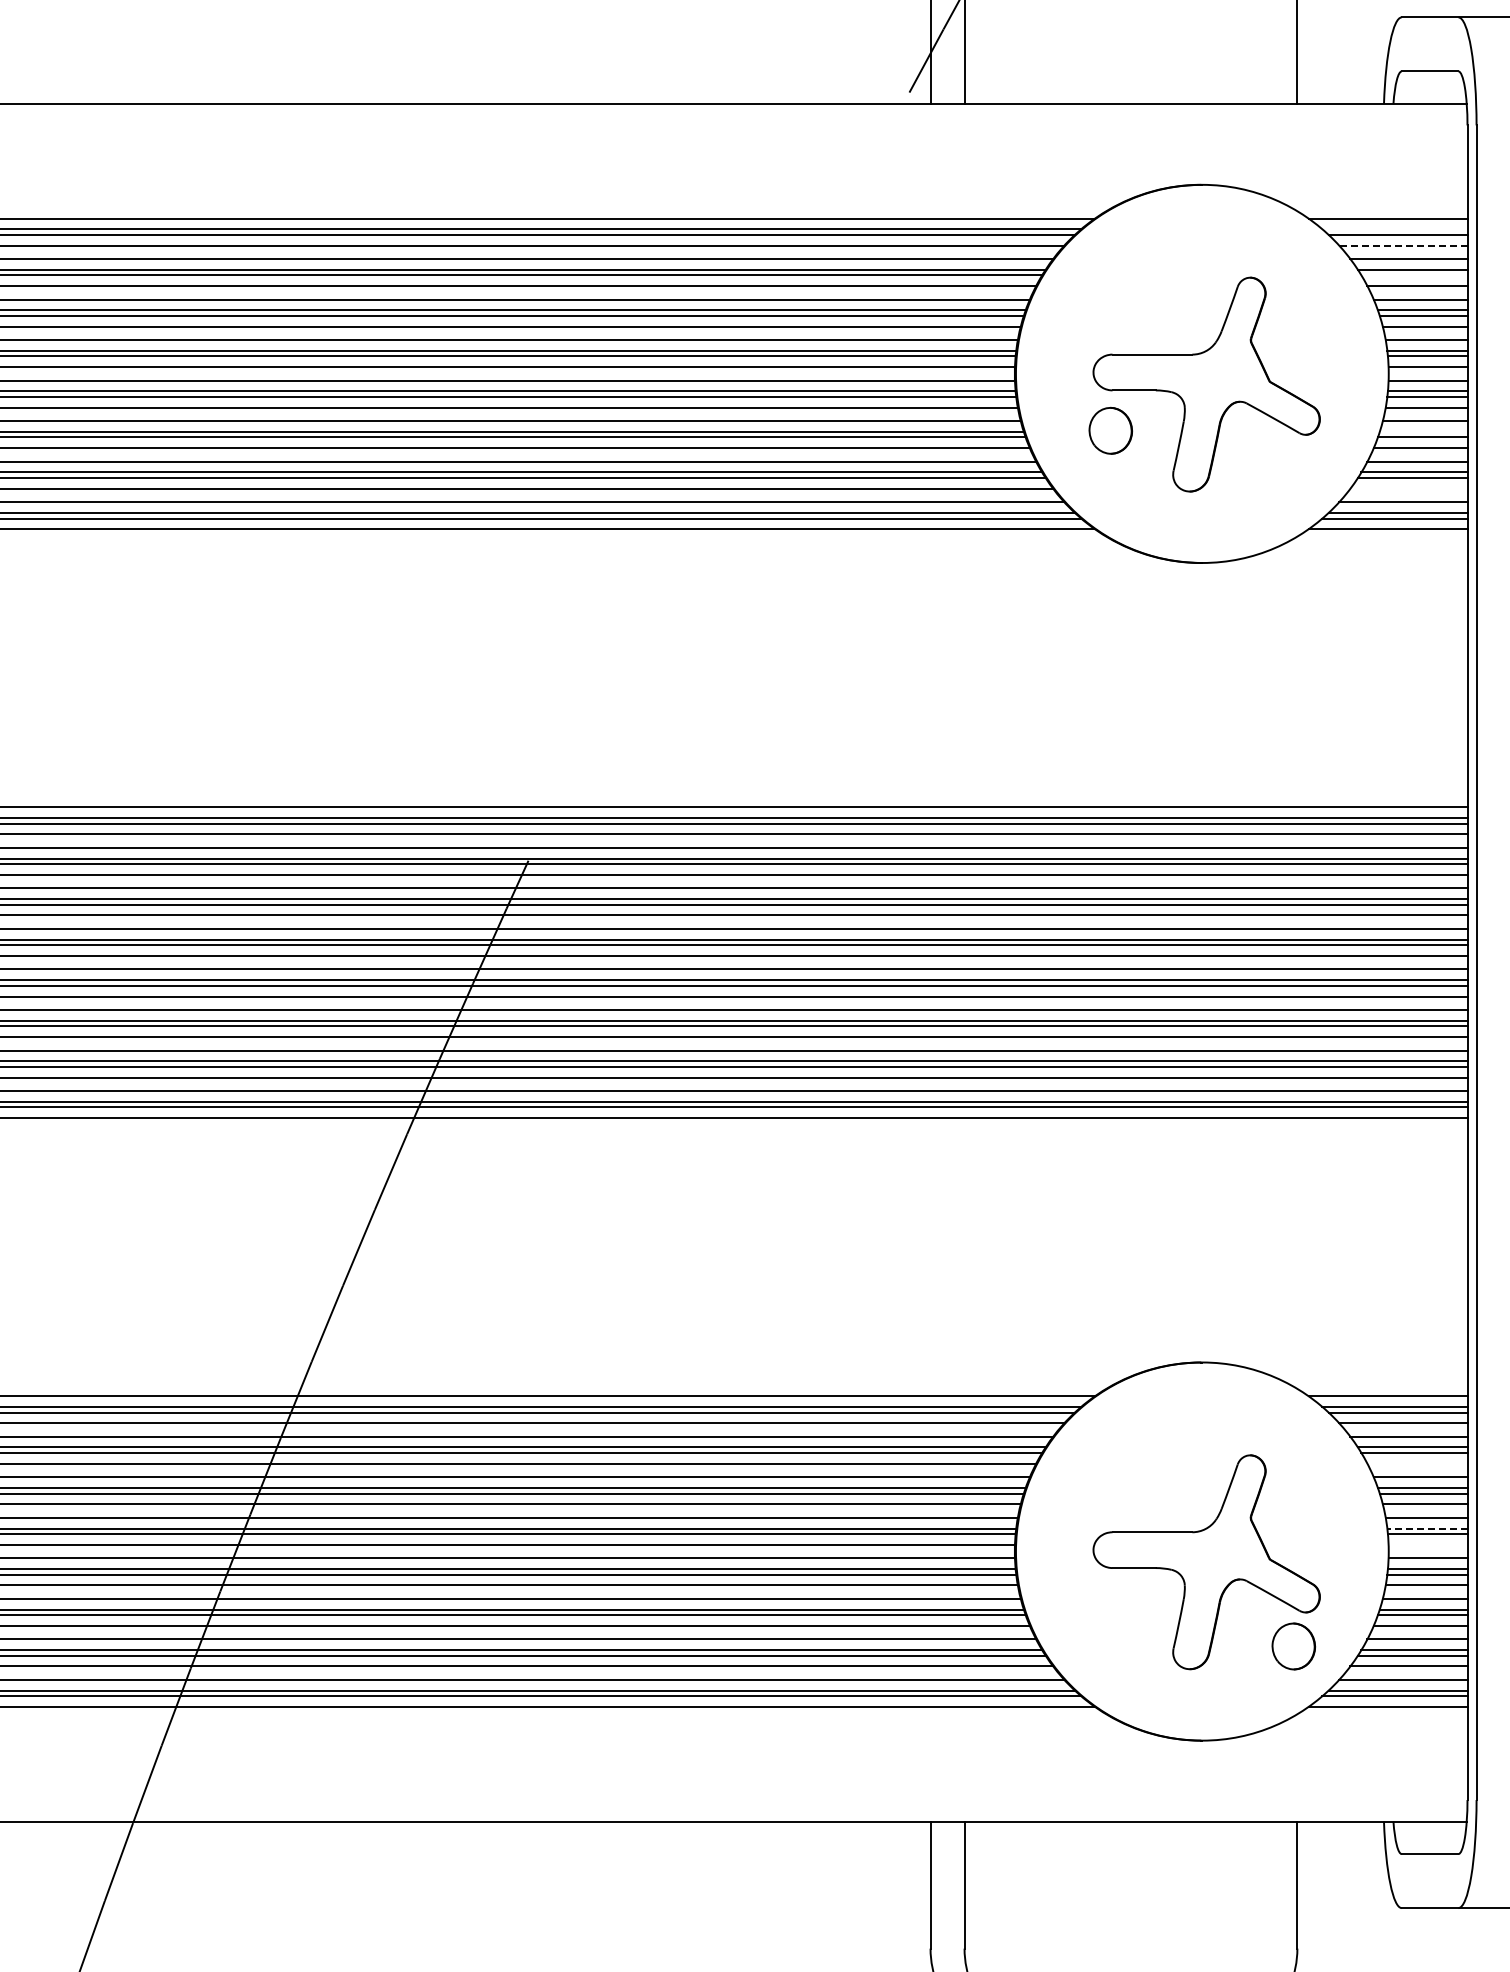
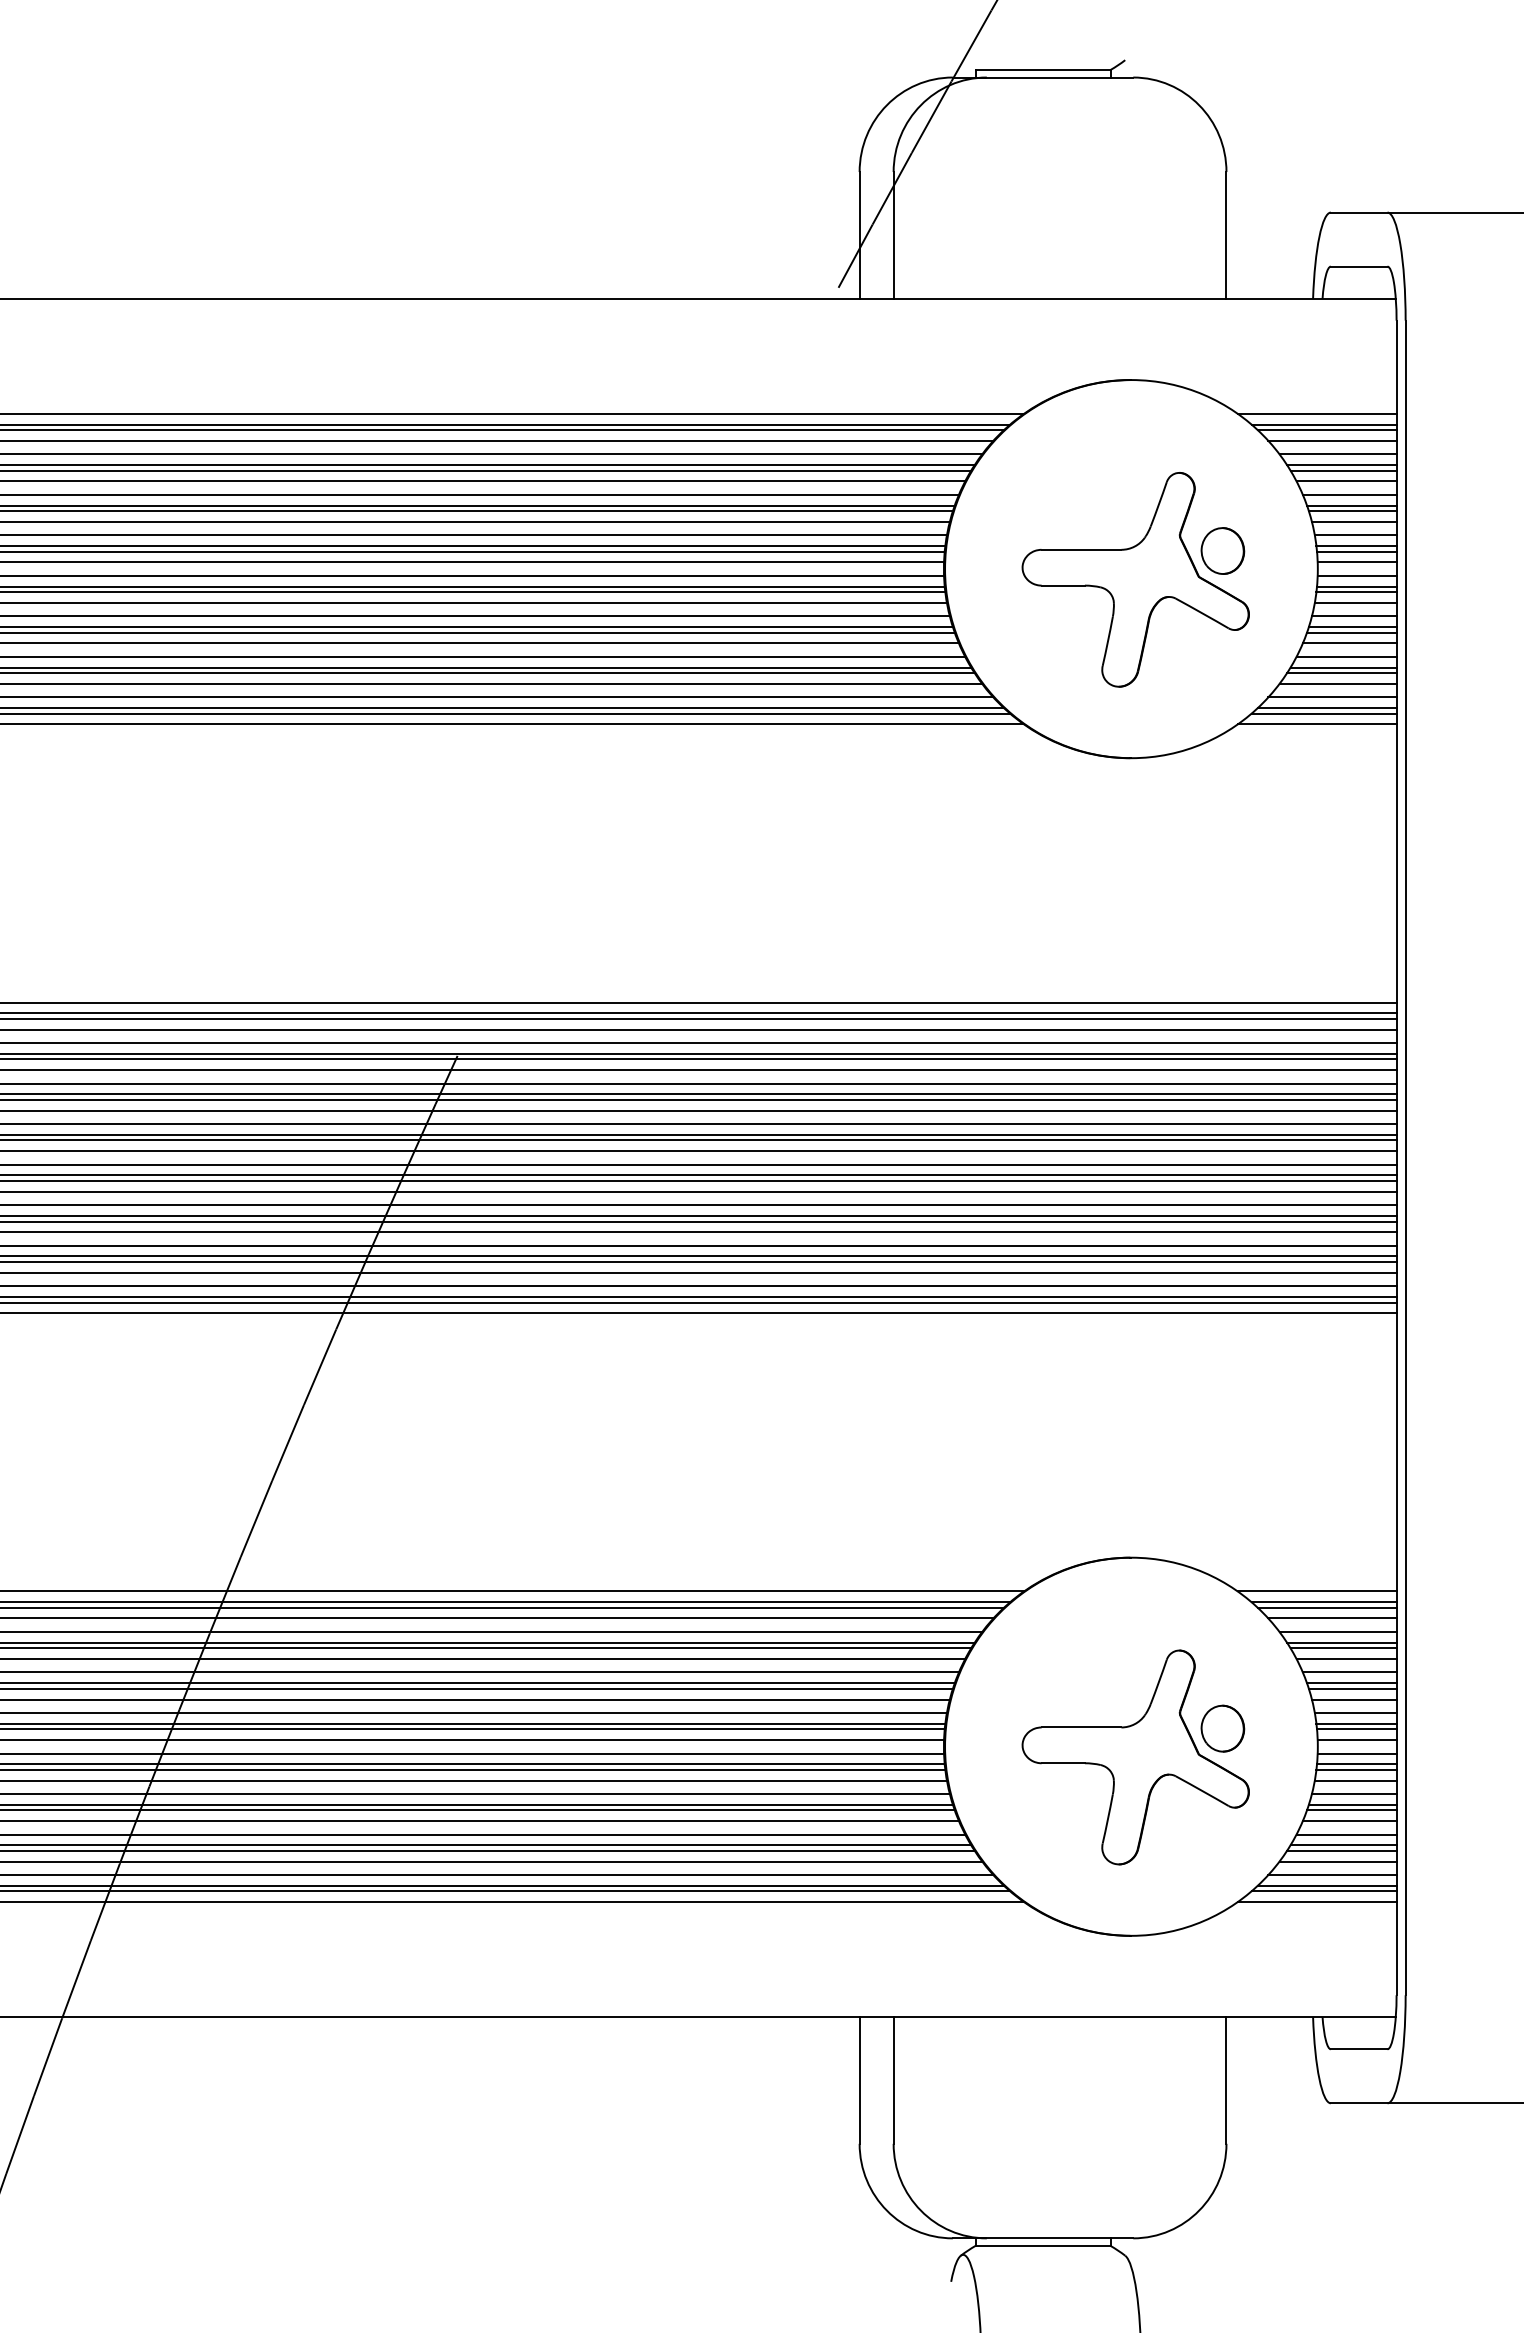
line: (1394, 229) -> (1323, 424), added
line: (1402, 245) -> (1331, 440), dashed -> solid
line: (1414, 275) -> (1343, 470), added
part: (1110, 430) -> (1222, 550), moved
line: (1423, 432) -> (1352, 627), added
line: (1408, 488) -> (1337, 683), added
line: (1417, 1463) -> (1346, 1658), added
line: (1427, 1528) -> (1356, 1723), dashed -> solid
line: (1427, 1545) -> (1356, 1740), added
part: (1293, 1646) -> (1222, 1728), moved

